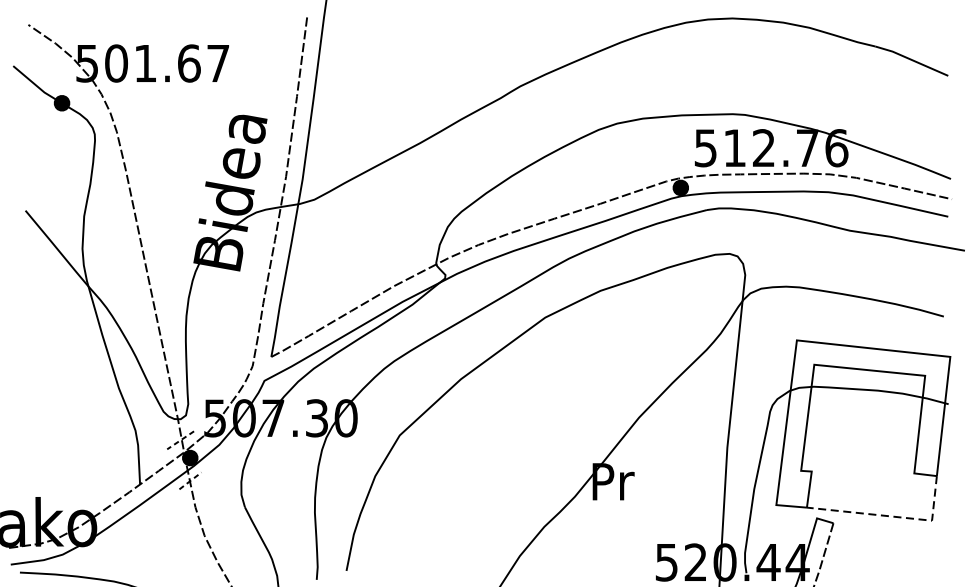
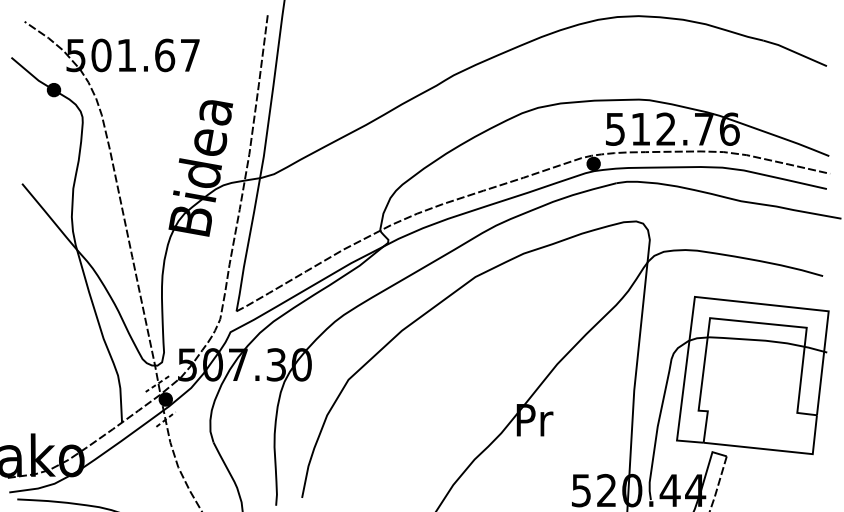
line: (892, 516) -> (778, 450), dashed -> solid

